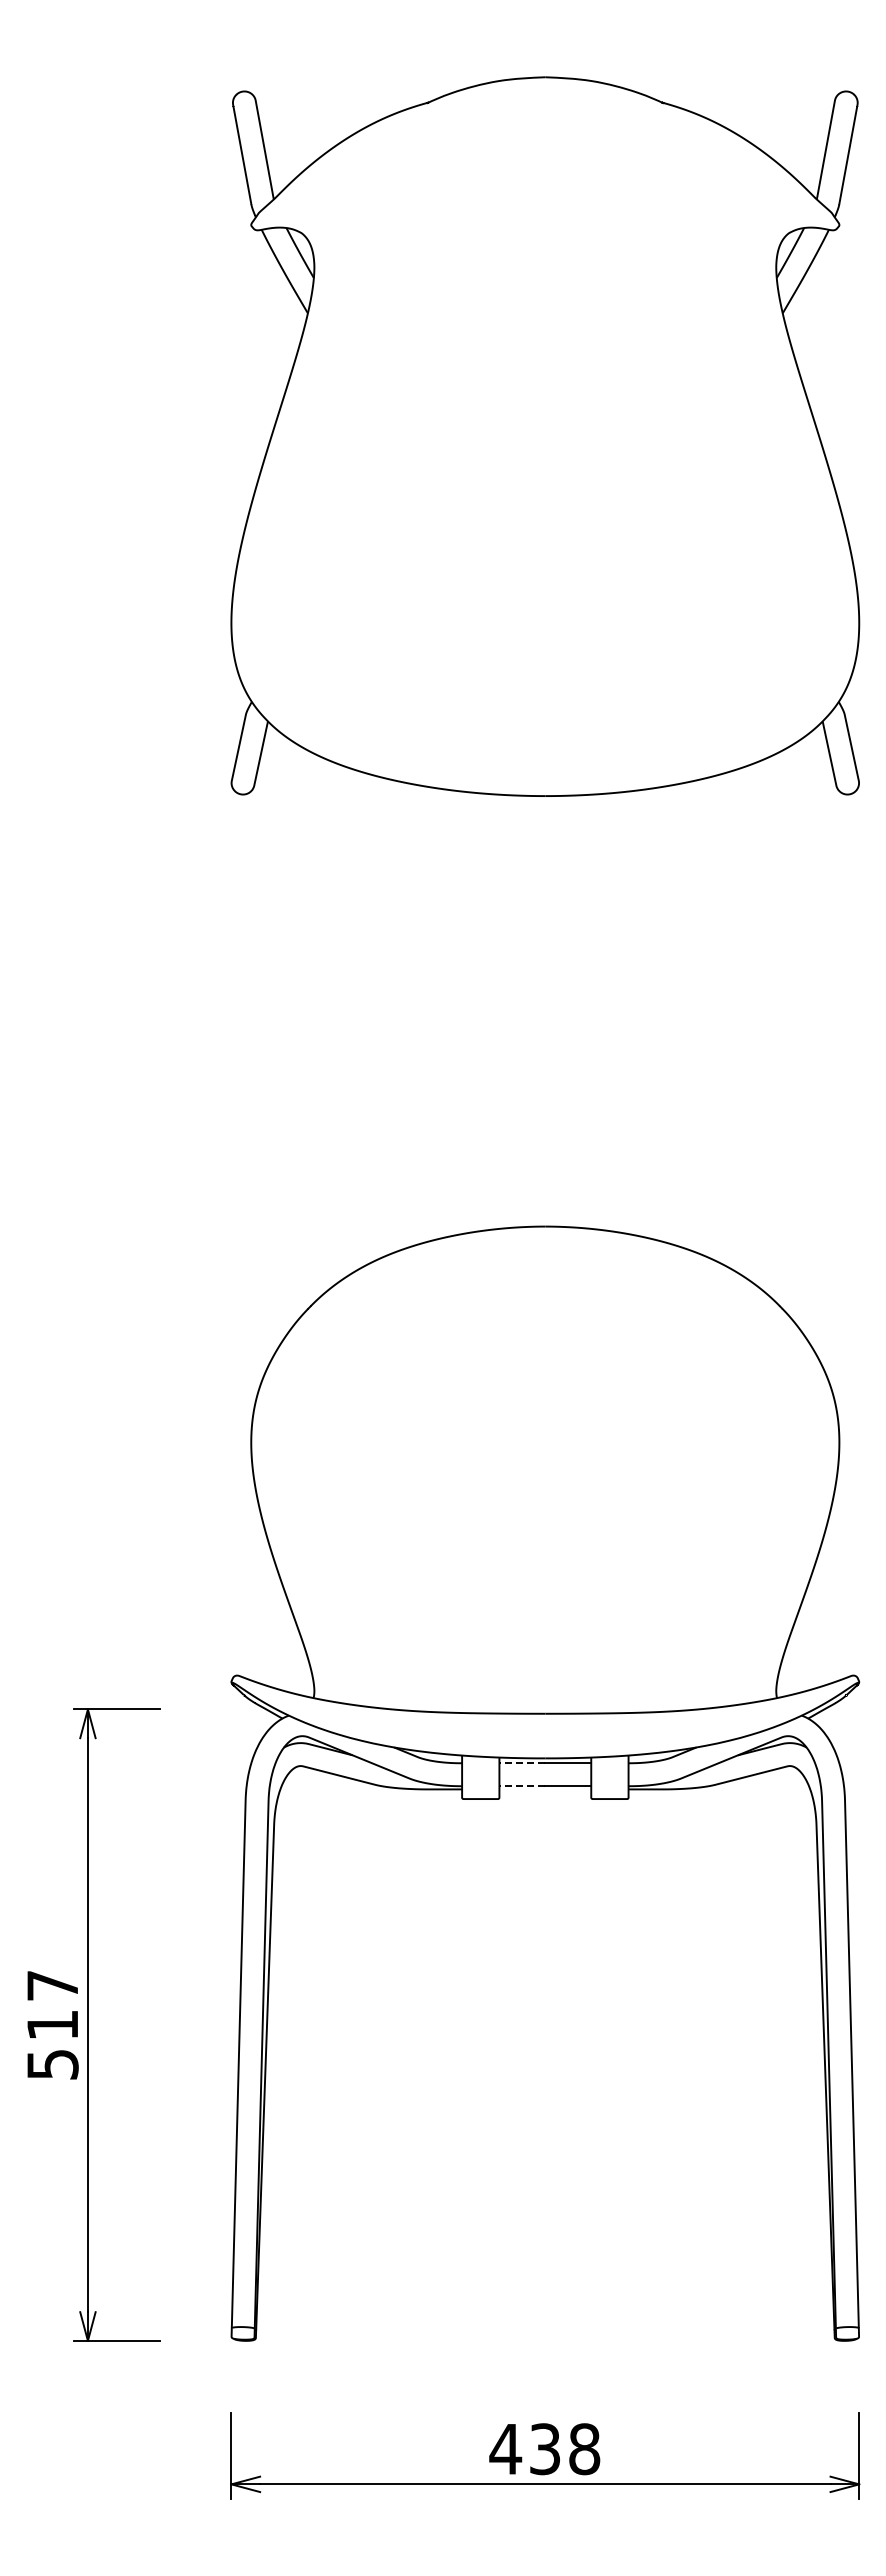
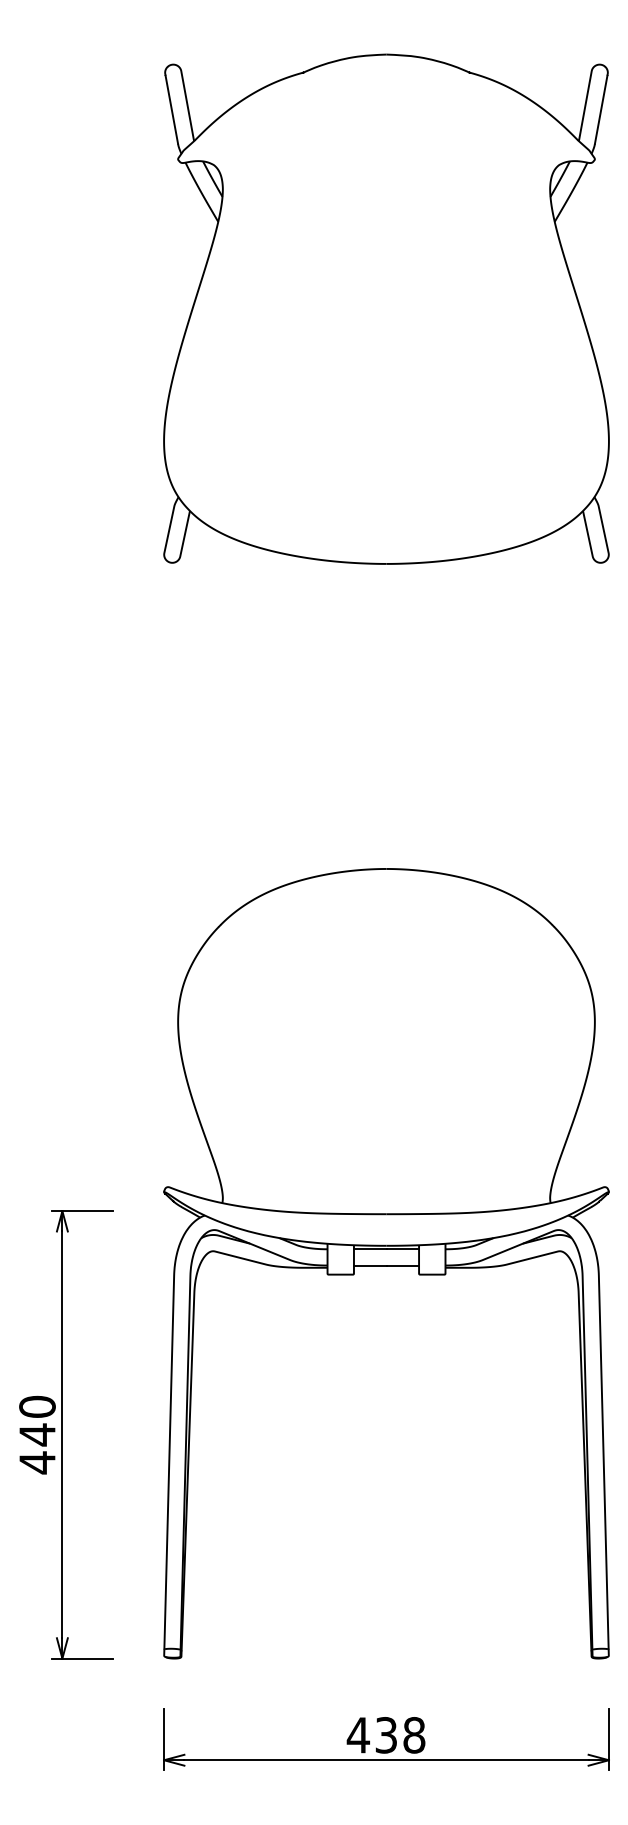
line: (522, 1763) -> (370, 1249), dashed -> solid
line: (522, 1786) -> (370, 1265), dashed -> solid
text: (52, 2025) -> (37, 1435), 517 -> 440

